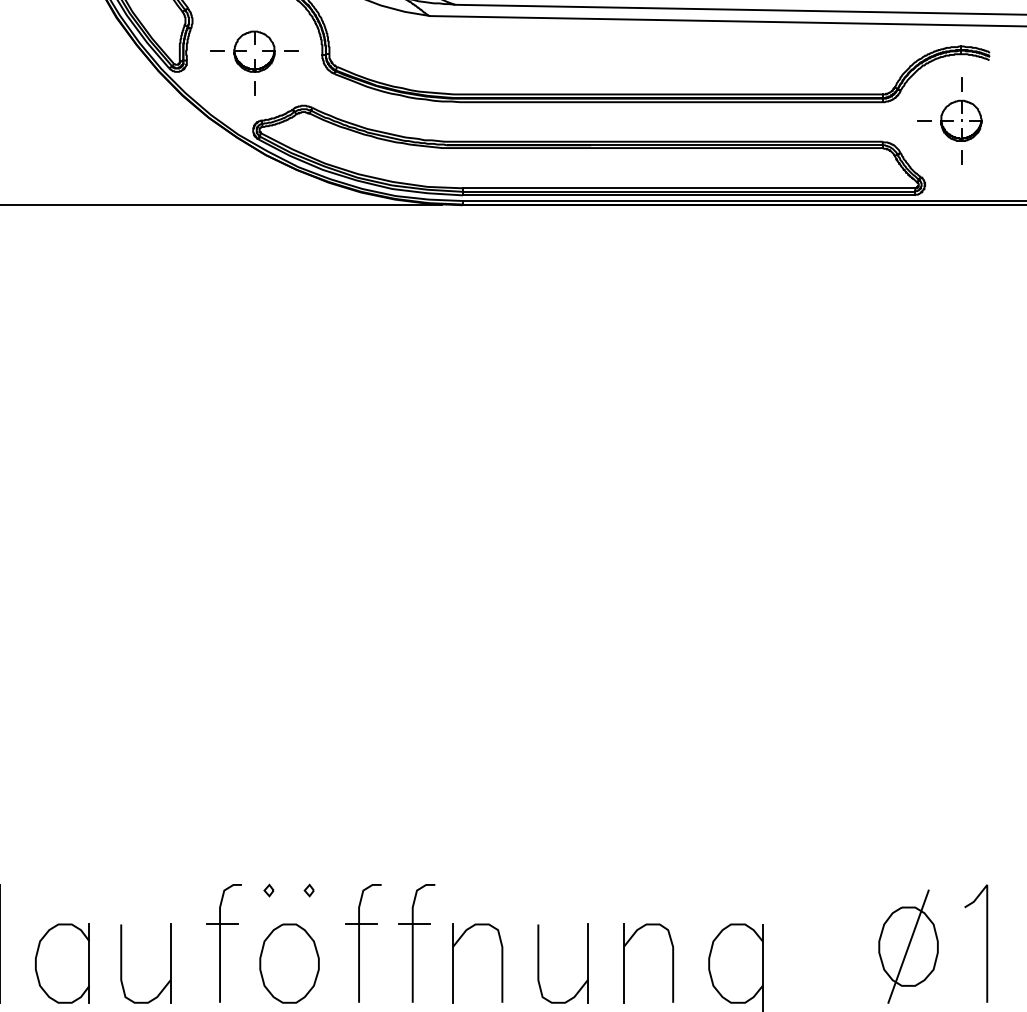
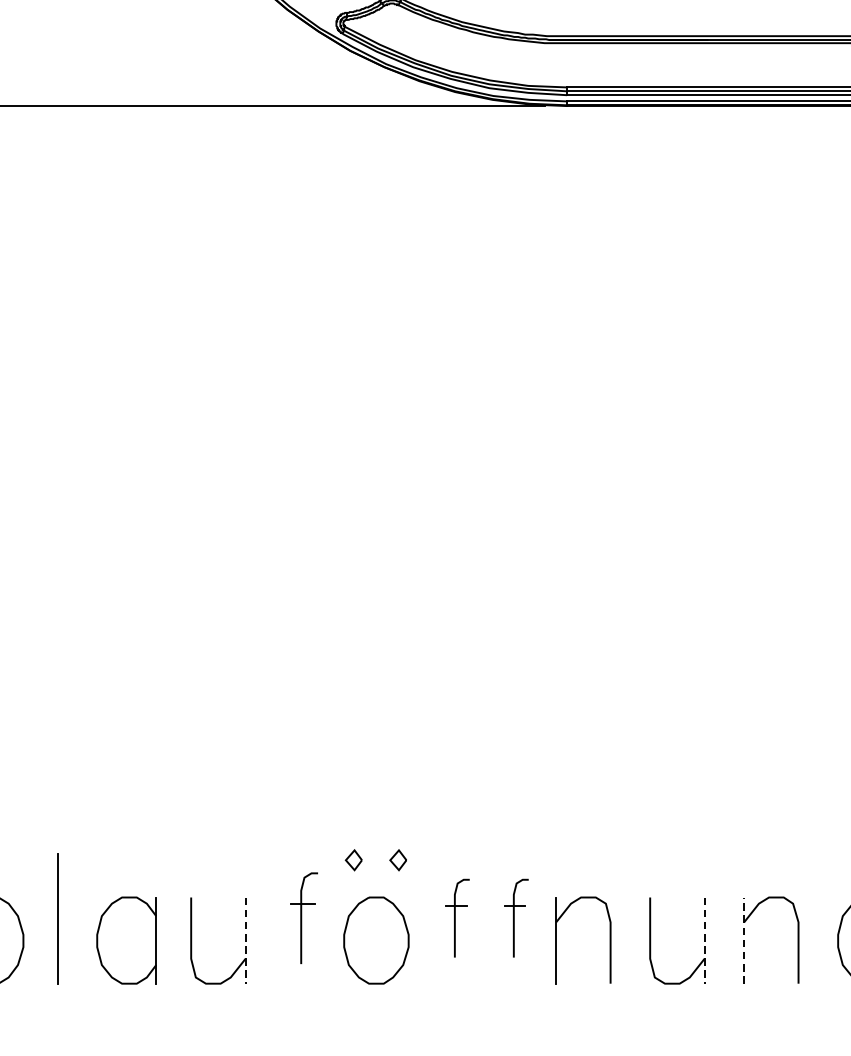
part: (268, 890) -> (353, 860), size x1.6
part: (308, 890) -> (397, 860), size x1.6
part: (223, 943) -> (303, 918), size x0.7
part: (363, 943) -> (457, 918), size x0.6
part: (416, 943) -> (516, 918), size x0.6
line: (623, 963) -> (743, 940), solid -> dashed
line: (170, 964) -> (245, 941), solid -> dashed
line: (587, 964) -> (704, 941), solid -> dashed

